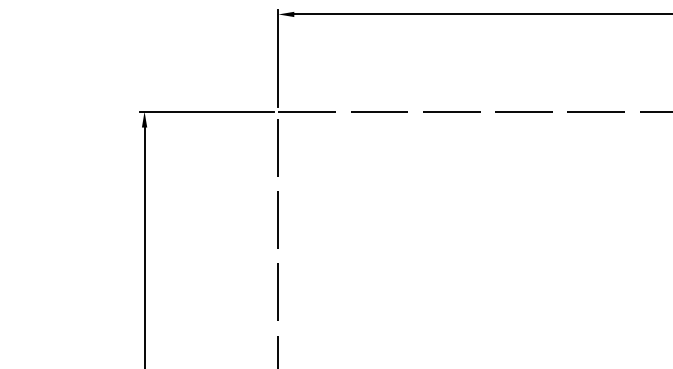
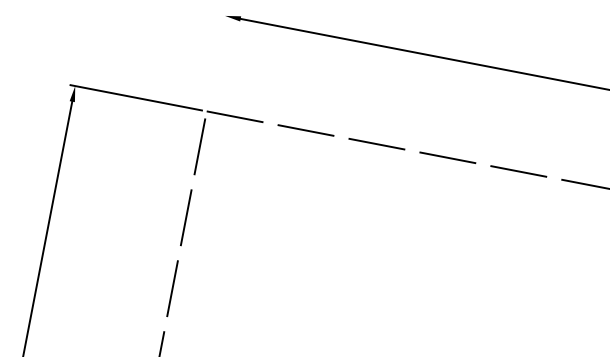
line: (278, 57) -> (217, 58), removed

